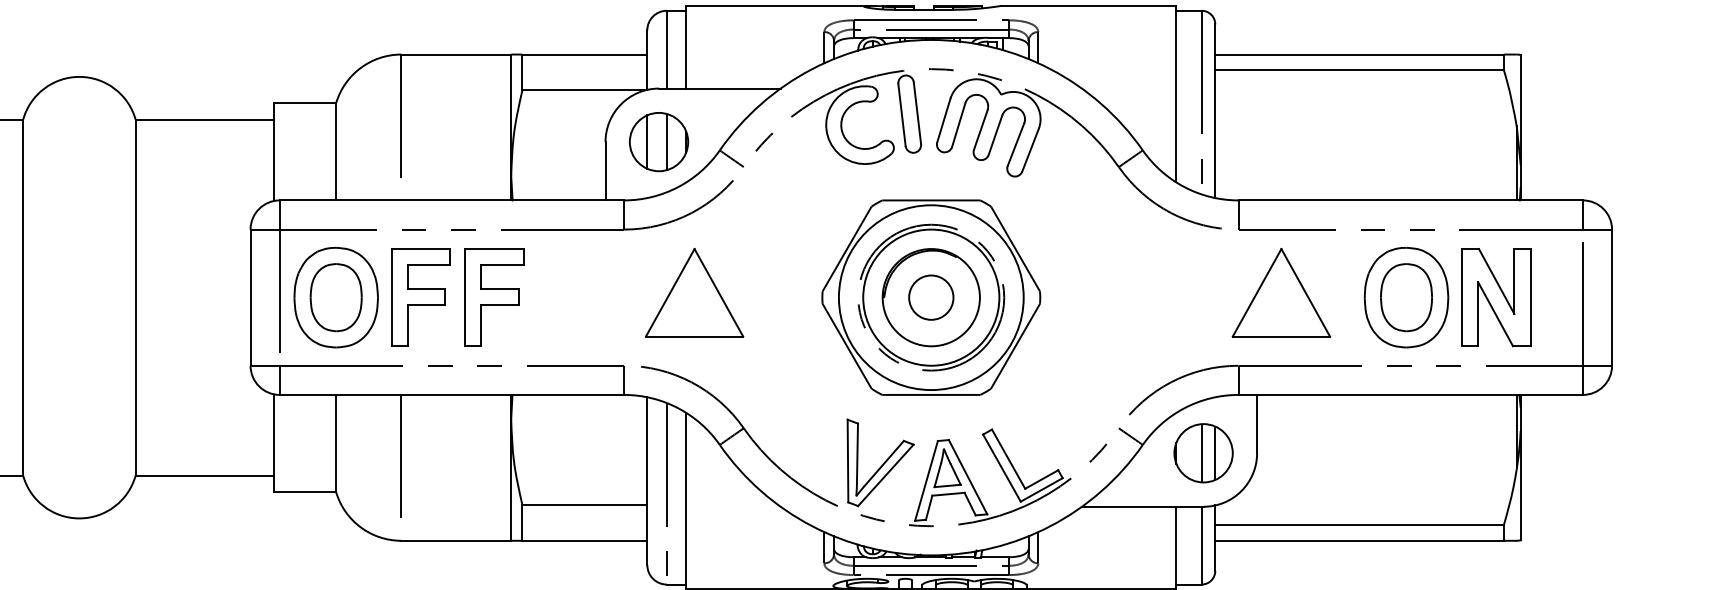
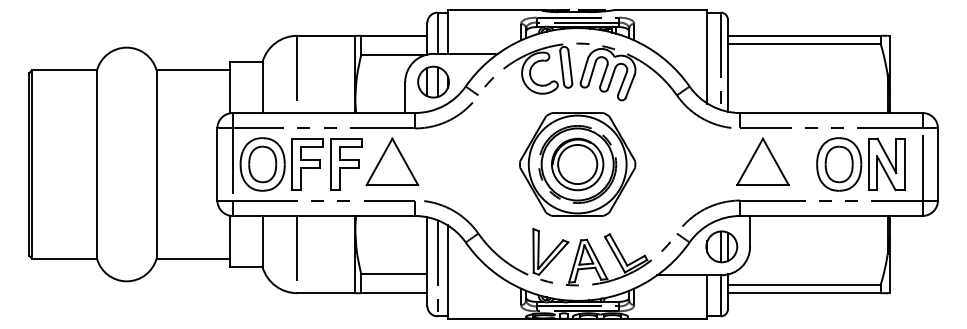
part: (694, 291) -> (392, 161), moved
circle: (930, 297) -> (577, 164), size x1.67
part: (1446, 297) -> (860, 164), moved

